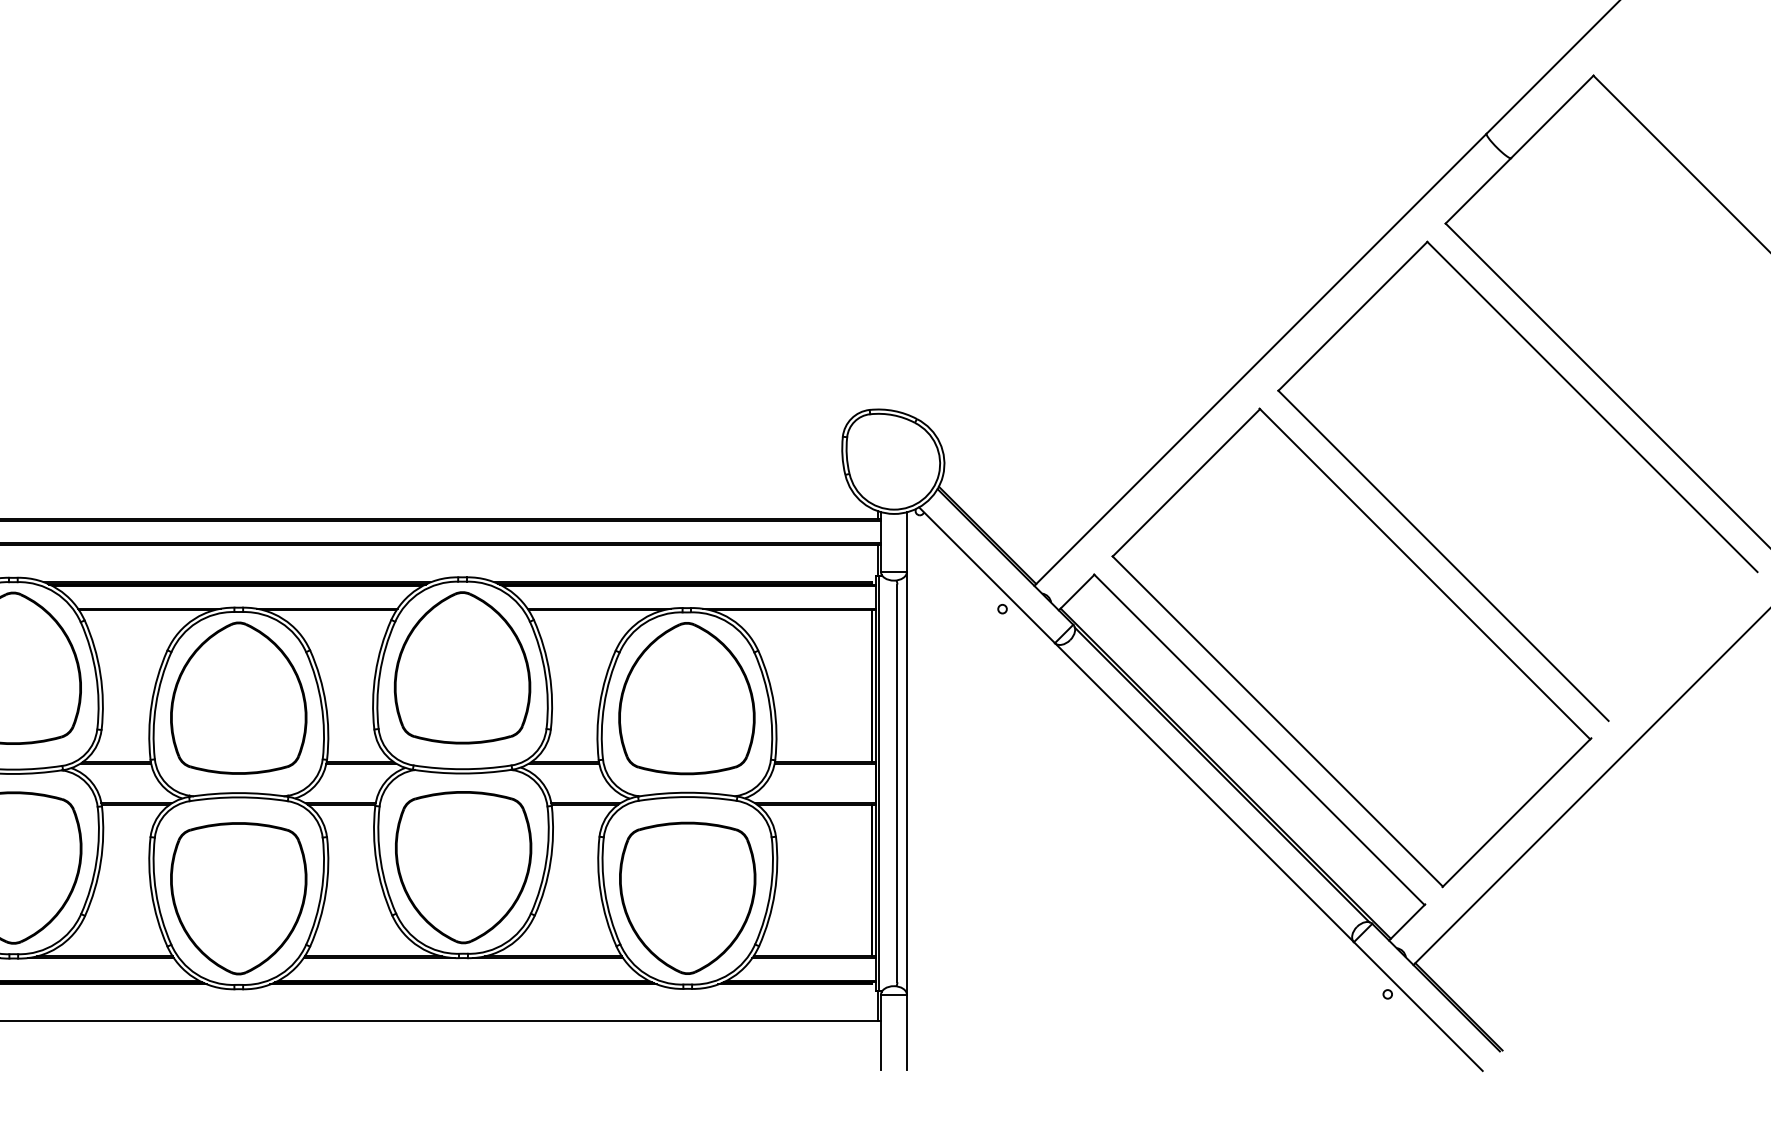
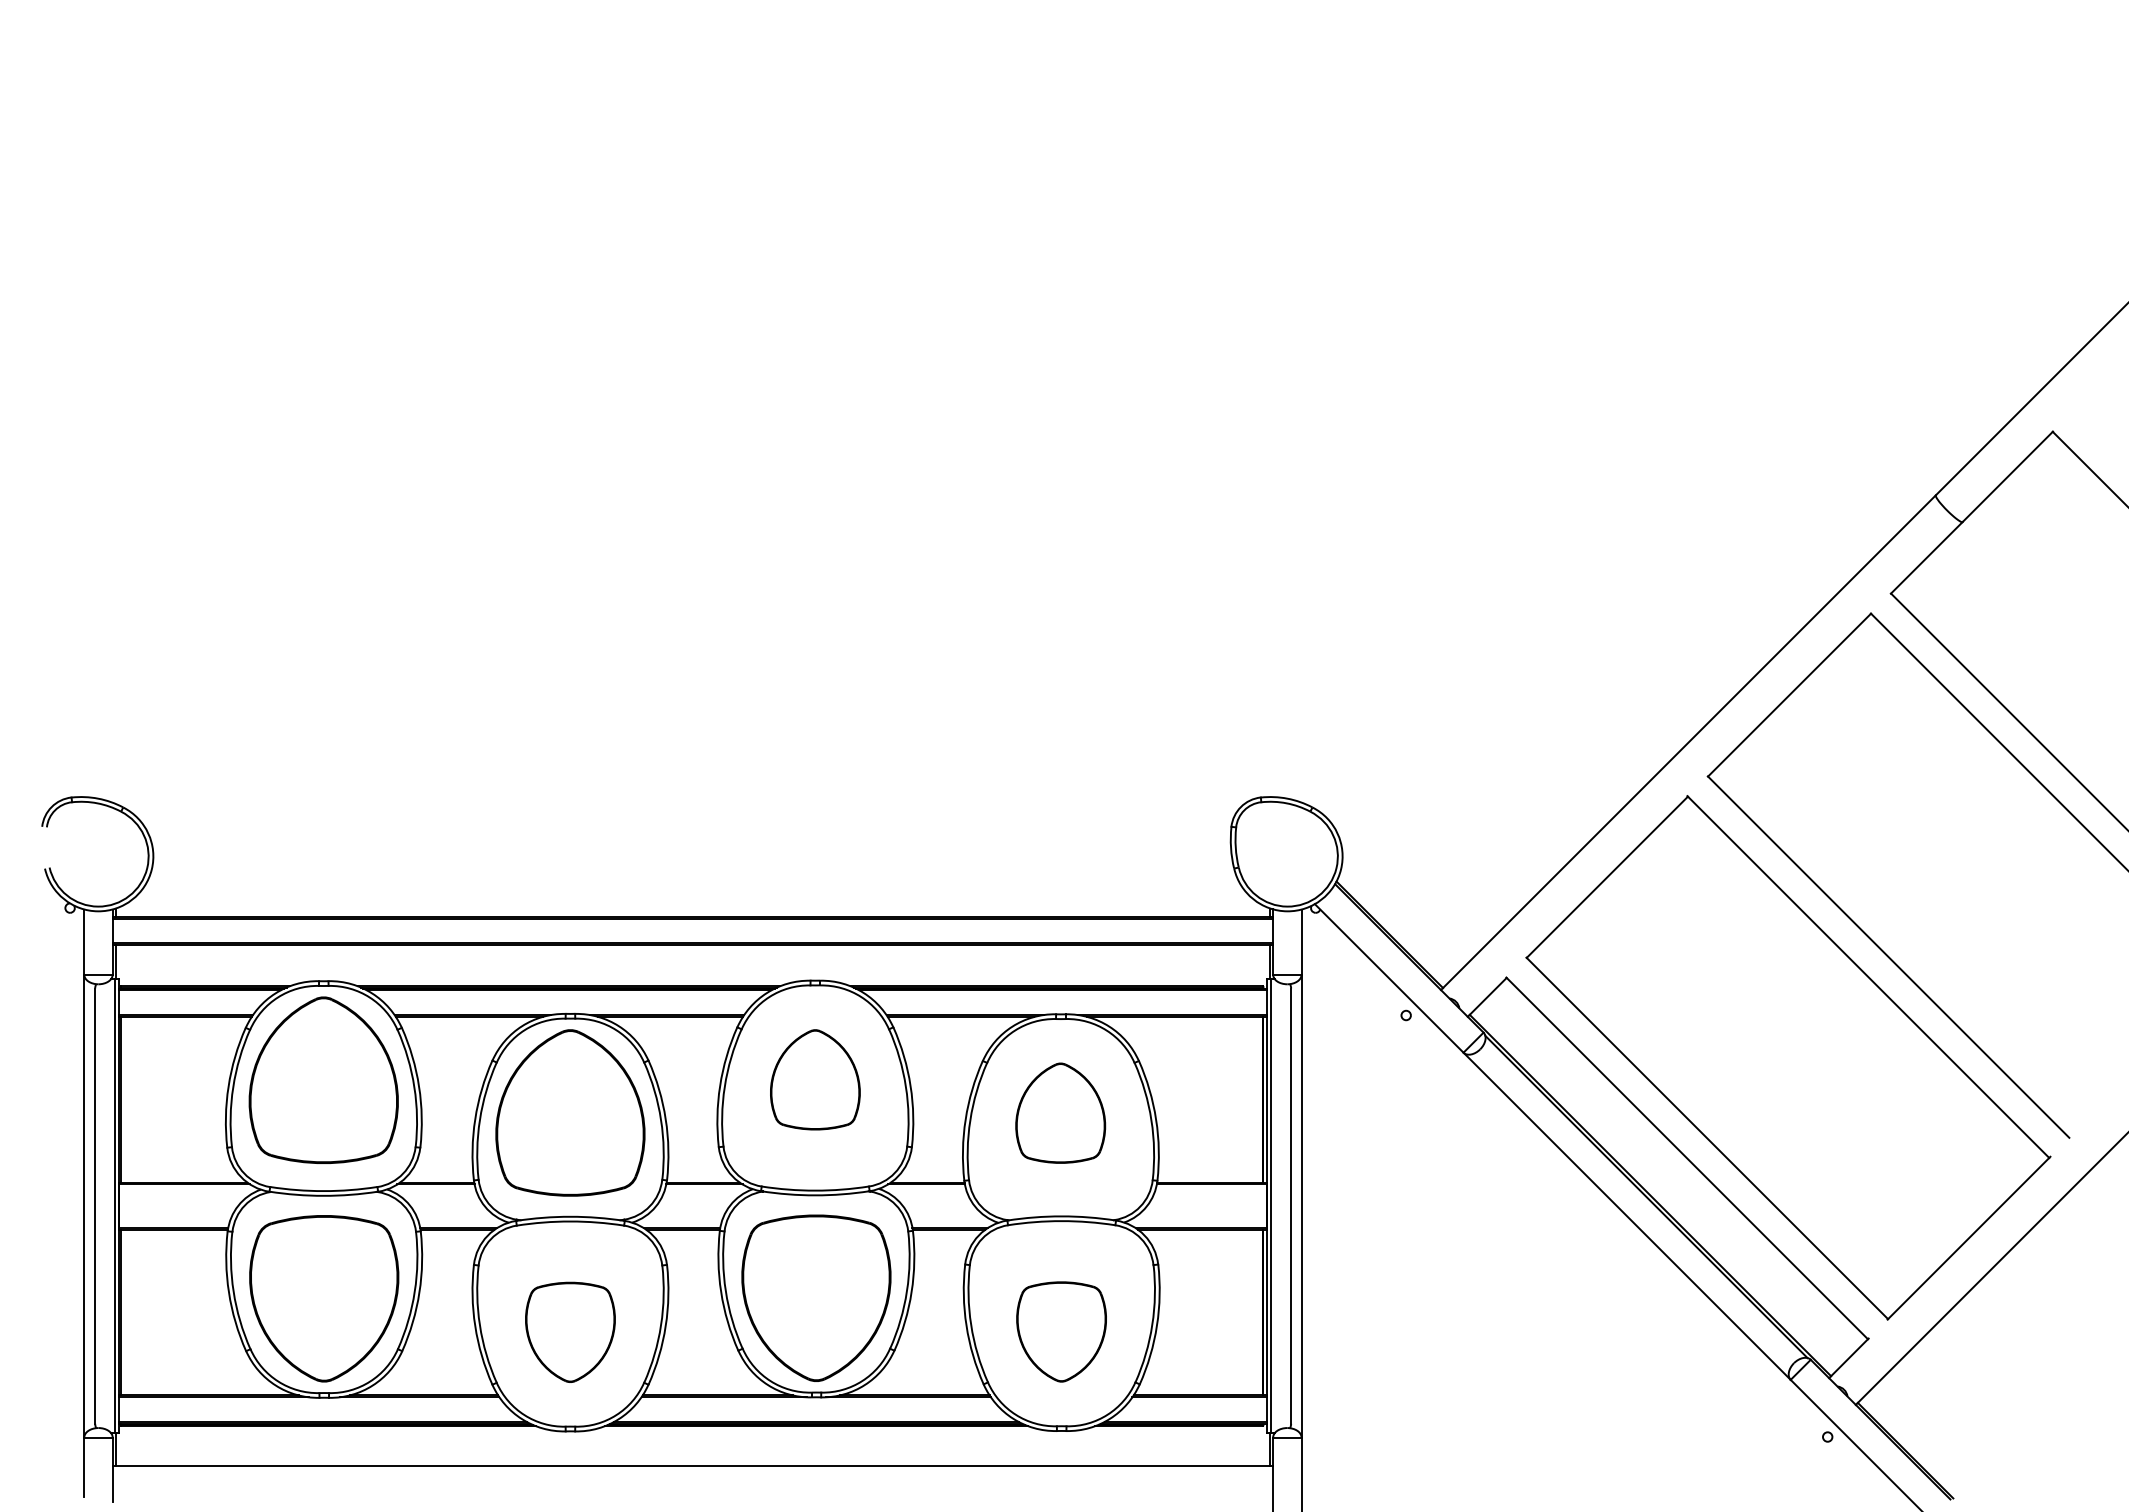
part: (462, 667) -> (815, 1079), size x0.6
part: (686, 697) -> (1060, 1112), size x0.6
part: (687, 897) -> (1061, 1331), size x0.6
part: (238, 898) -> (570, 1332), size x0.6

